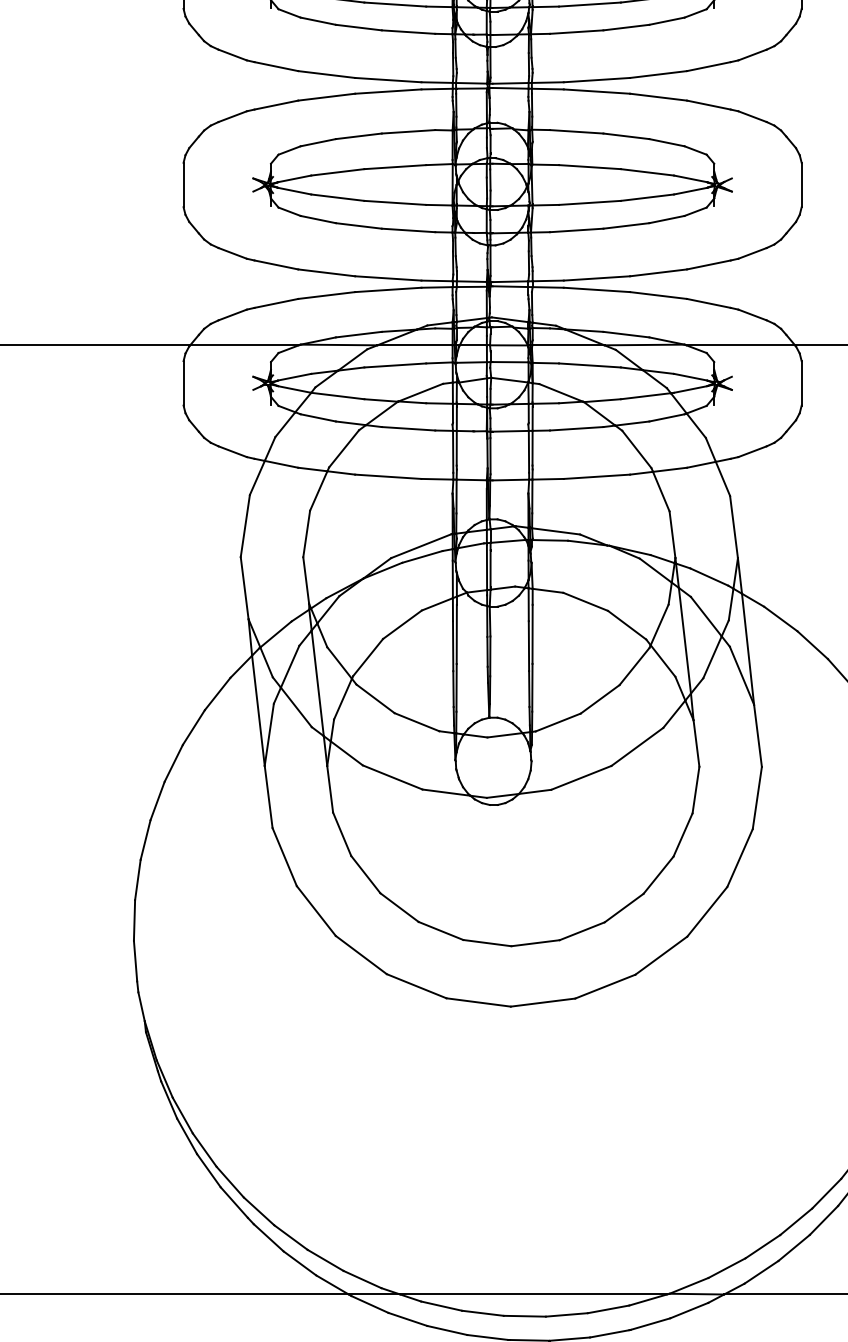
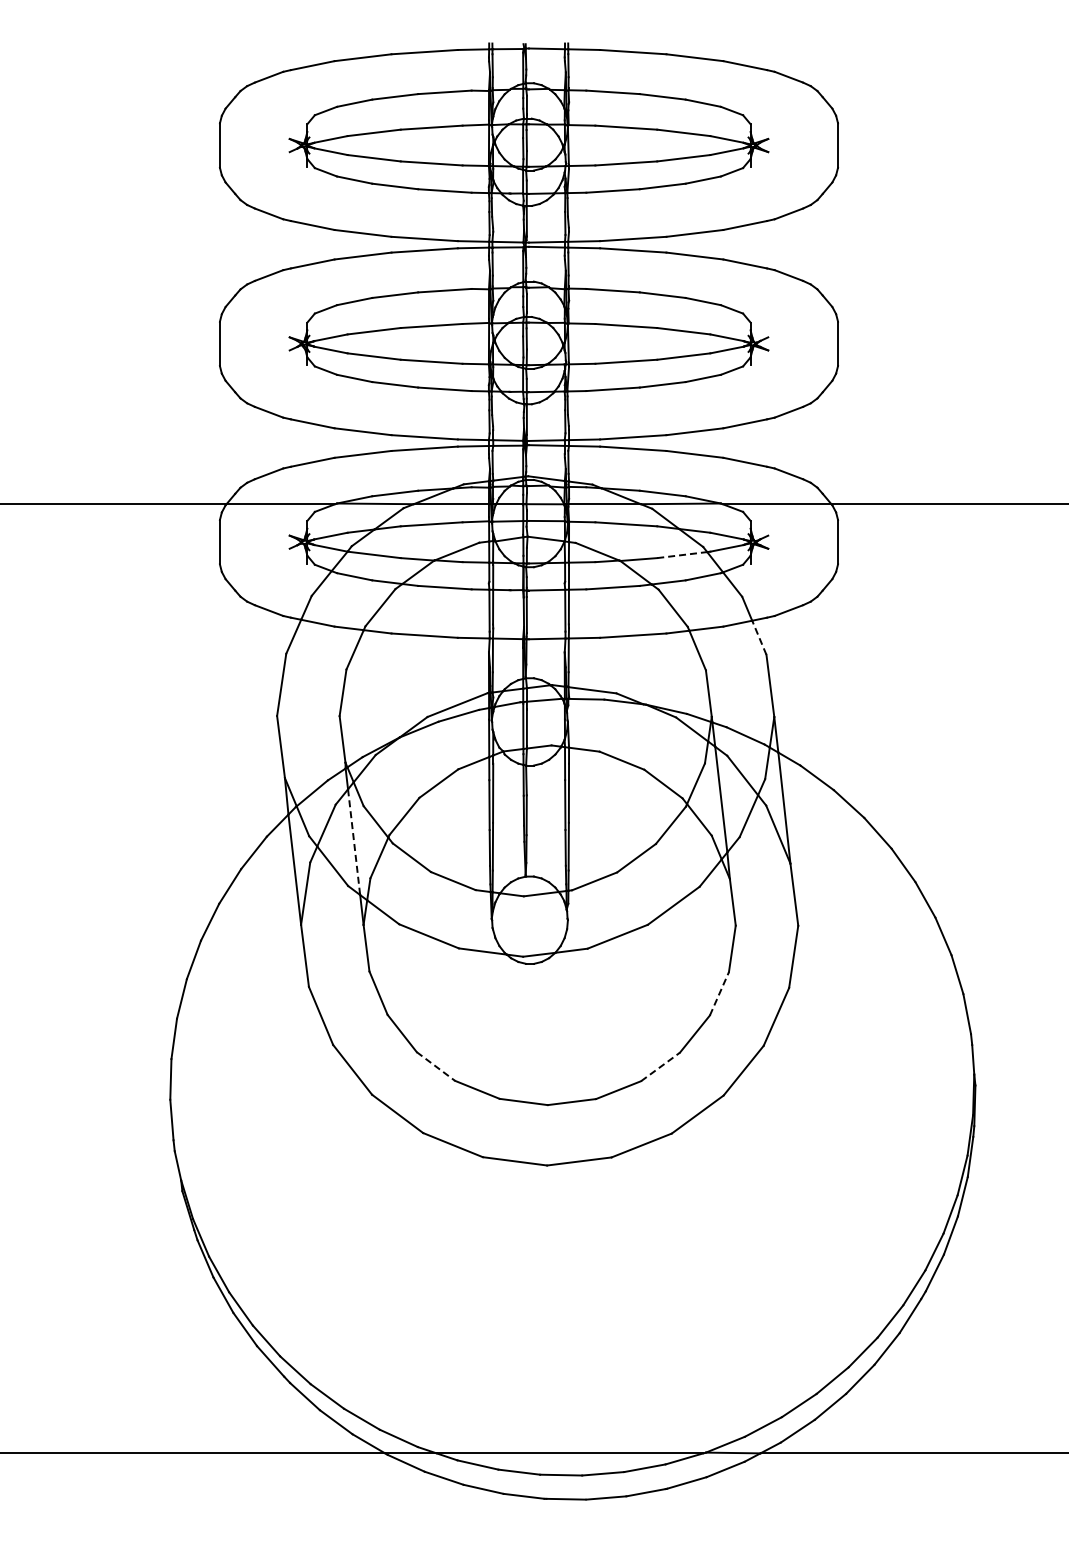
line: (646, 396) -> (682, 555), solid -> dashed
line: (723, 478) -> (759, 637), solid -> dashed
line: (318, 683) -> (354, 842), solid -> dashed
line: (683, 834) -> (719, 993), solid -> dashed
line: (399, 907) -> (435, 1066), solid -> dashed
line: (624, 907) -> (660, 1066), solid -> dashed

